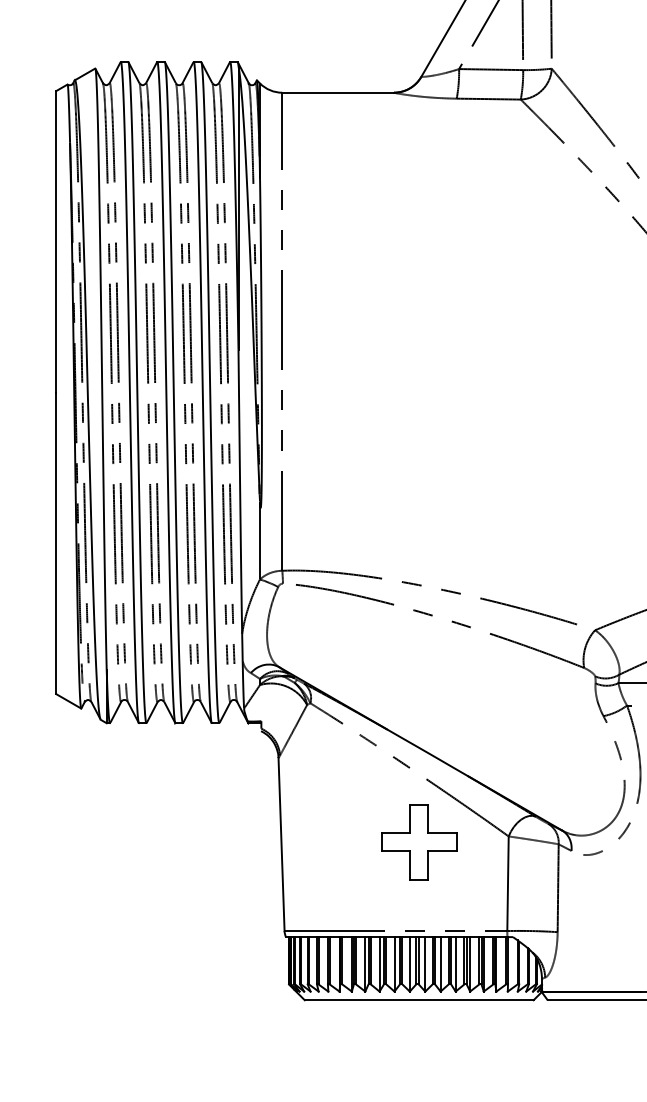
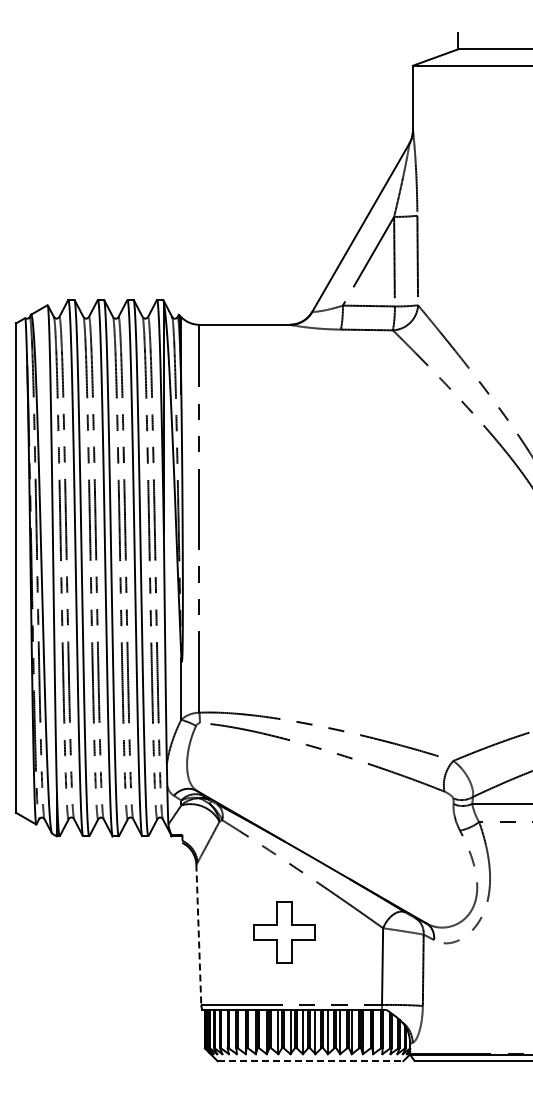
part: (419, 841) -> (284, 932), moved
line: (281, 845) -> (198, 935), solid -> dashed
line: (419, 1000) -> (310, 1061), solid -> dashed

